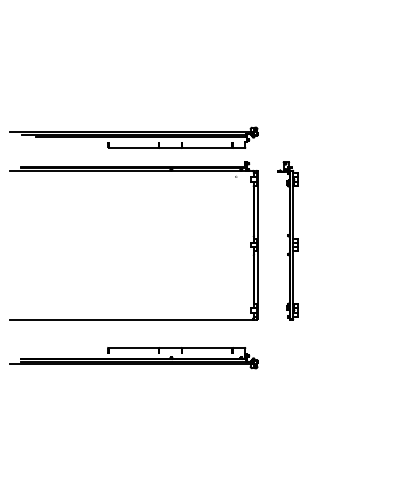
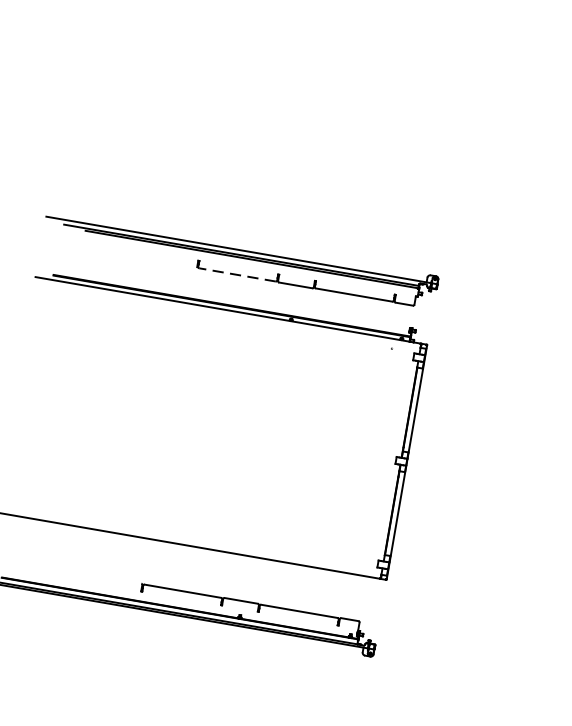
line: (133, 147) -> (237, 274), solid -> dashed
part: (287, 240) -> (455, 463), removed

